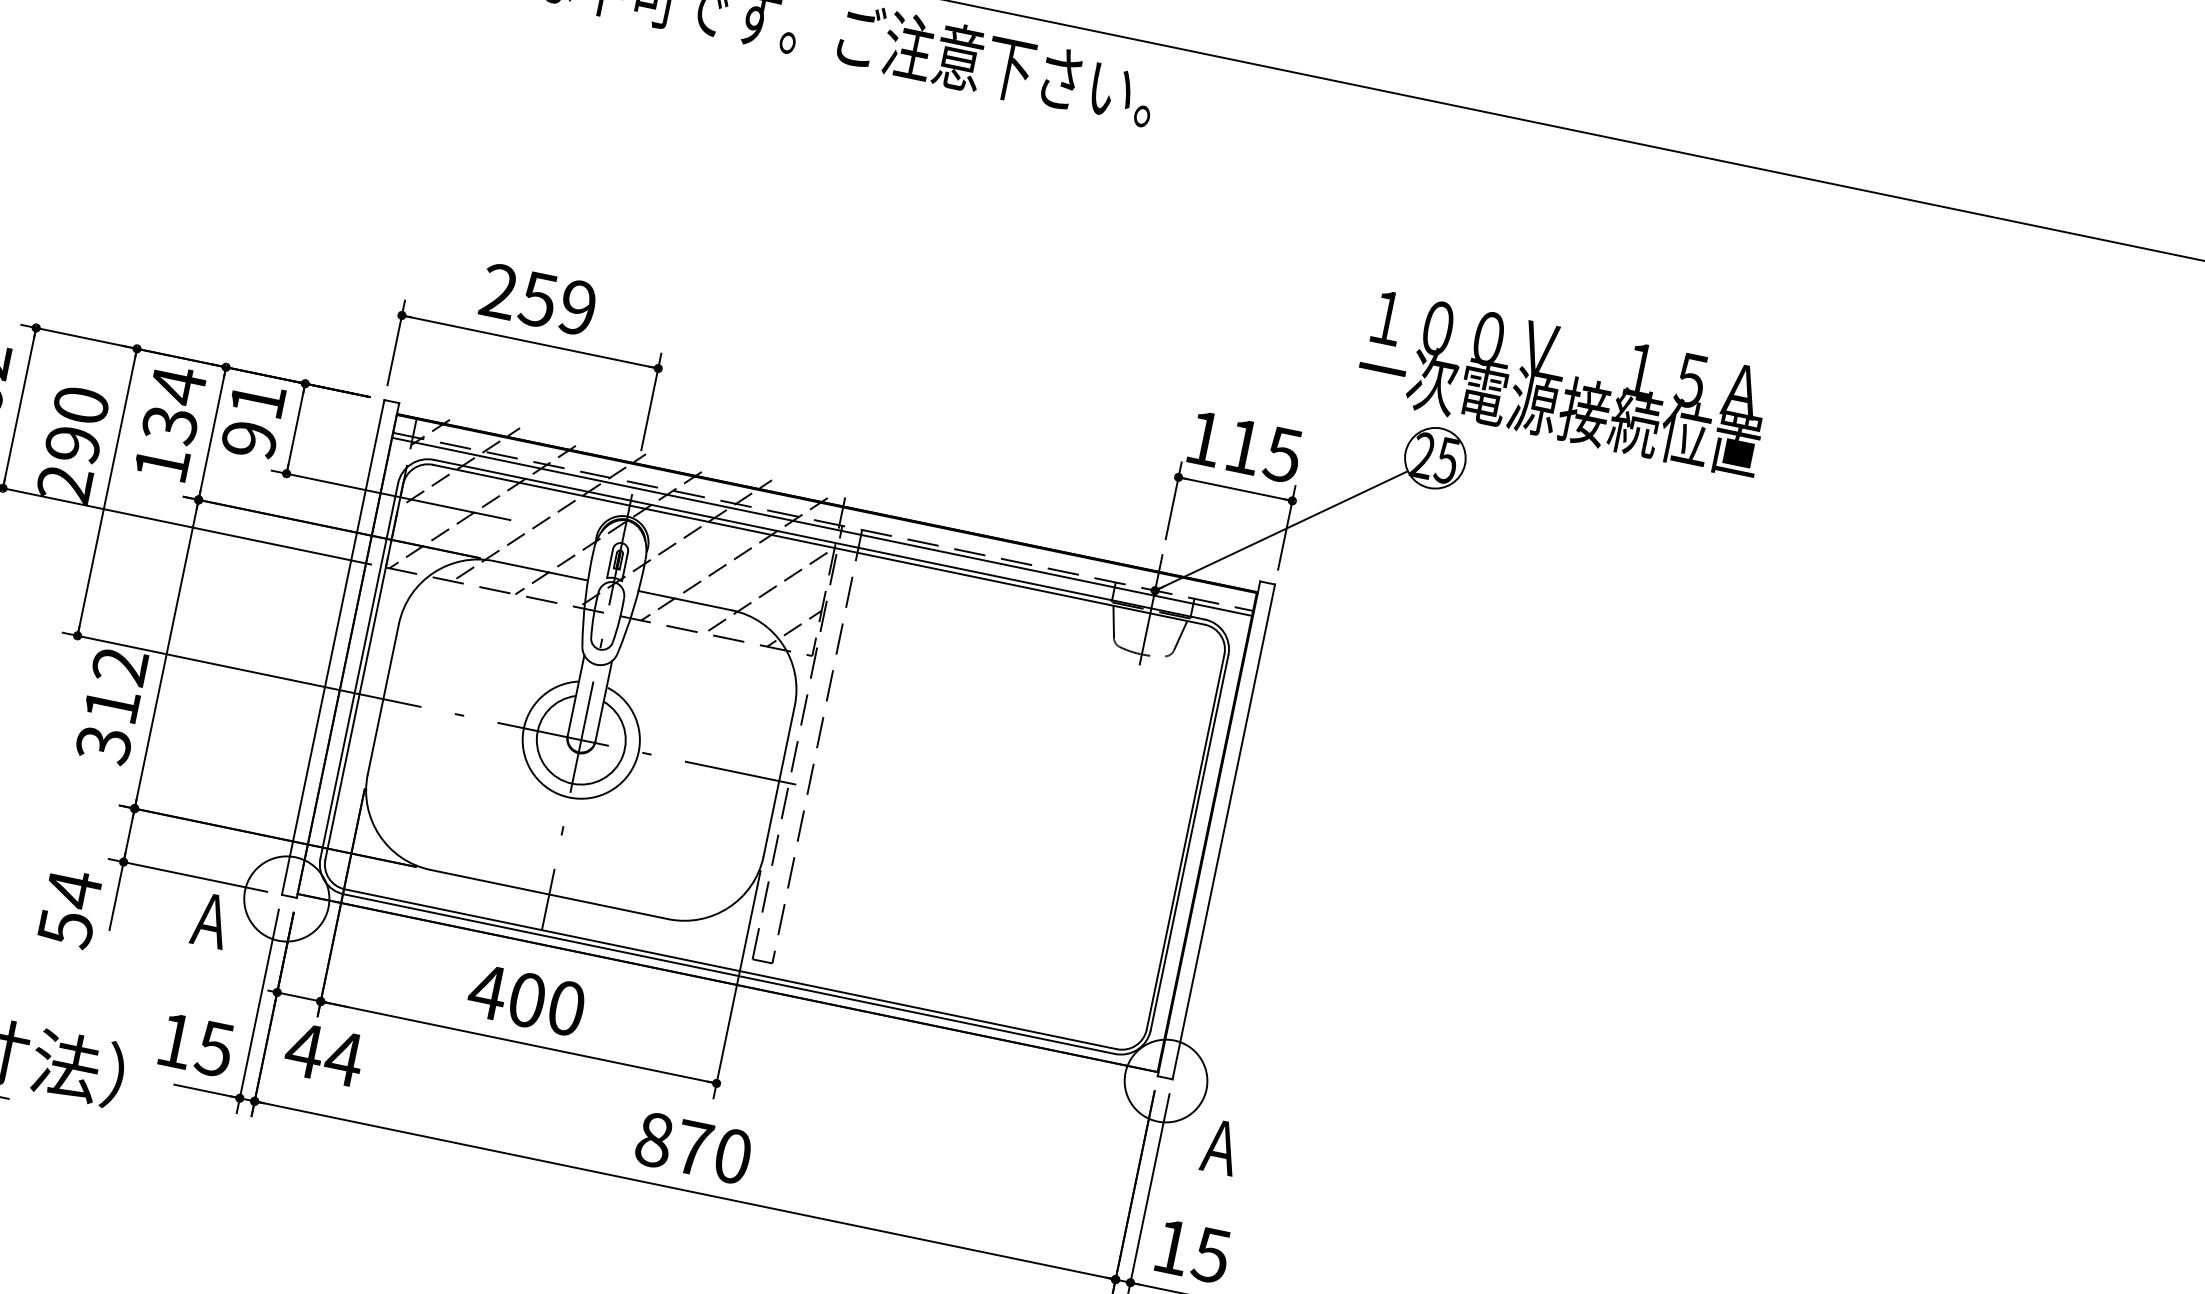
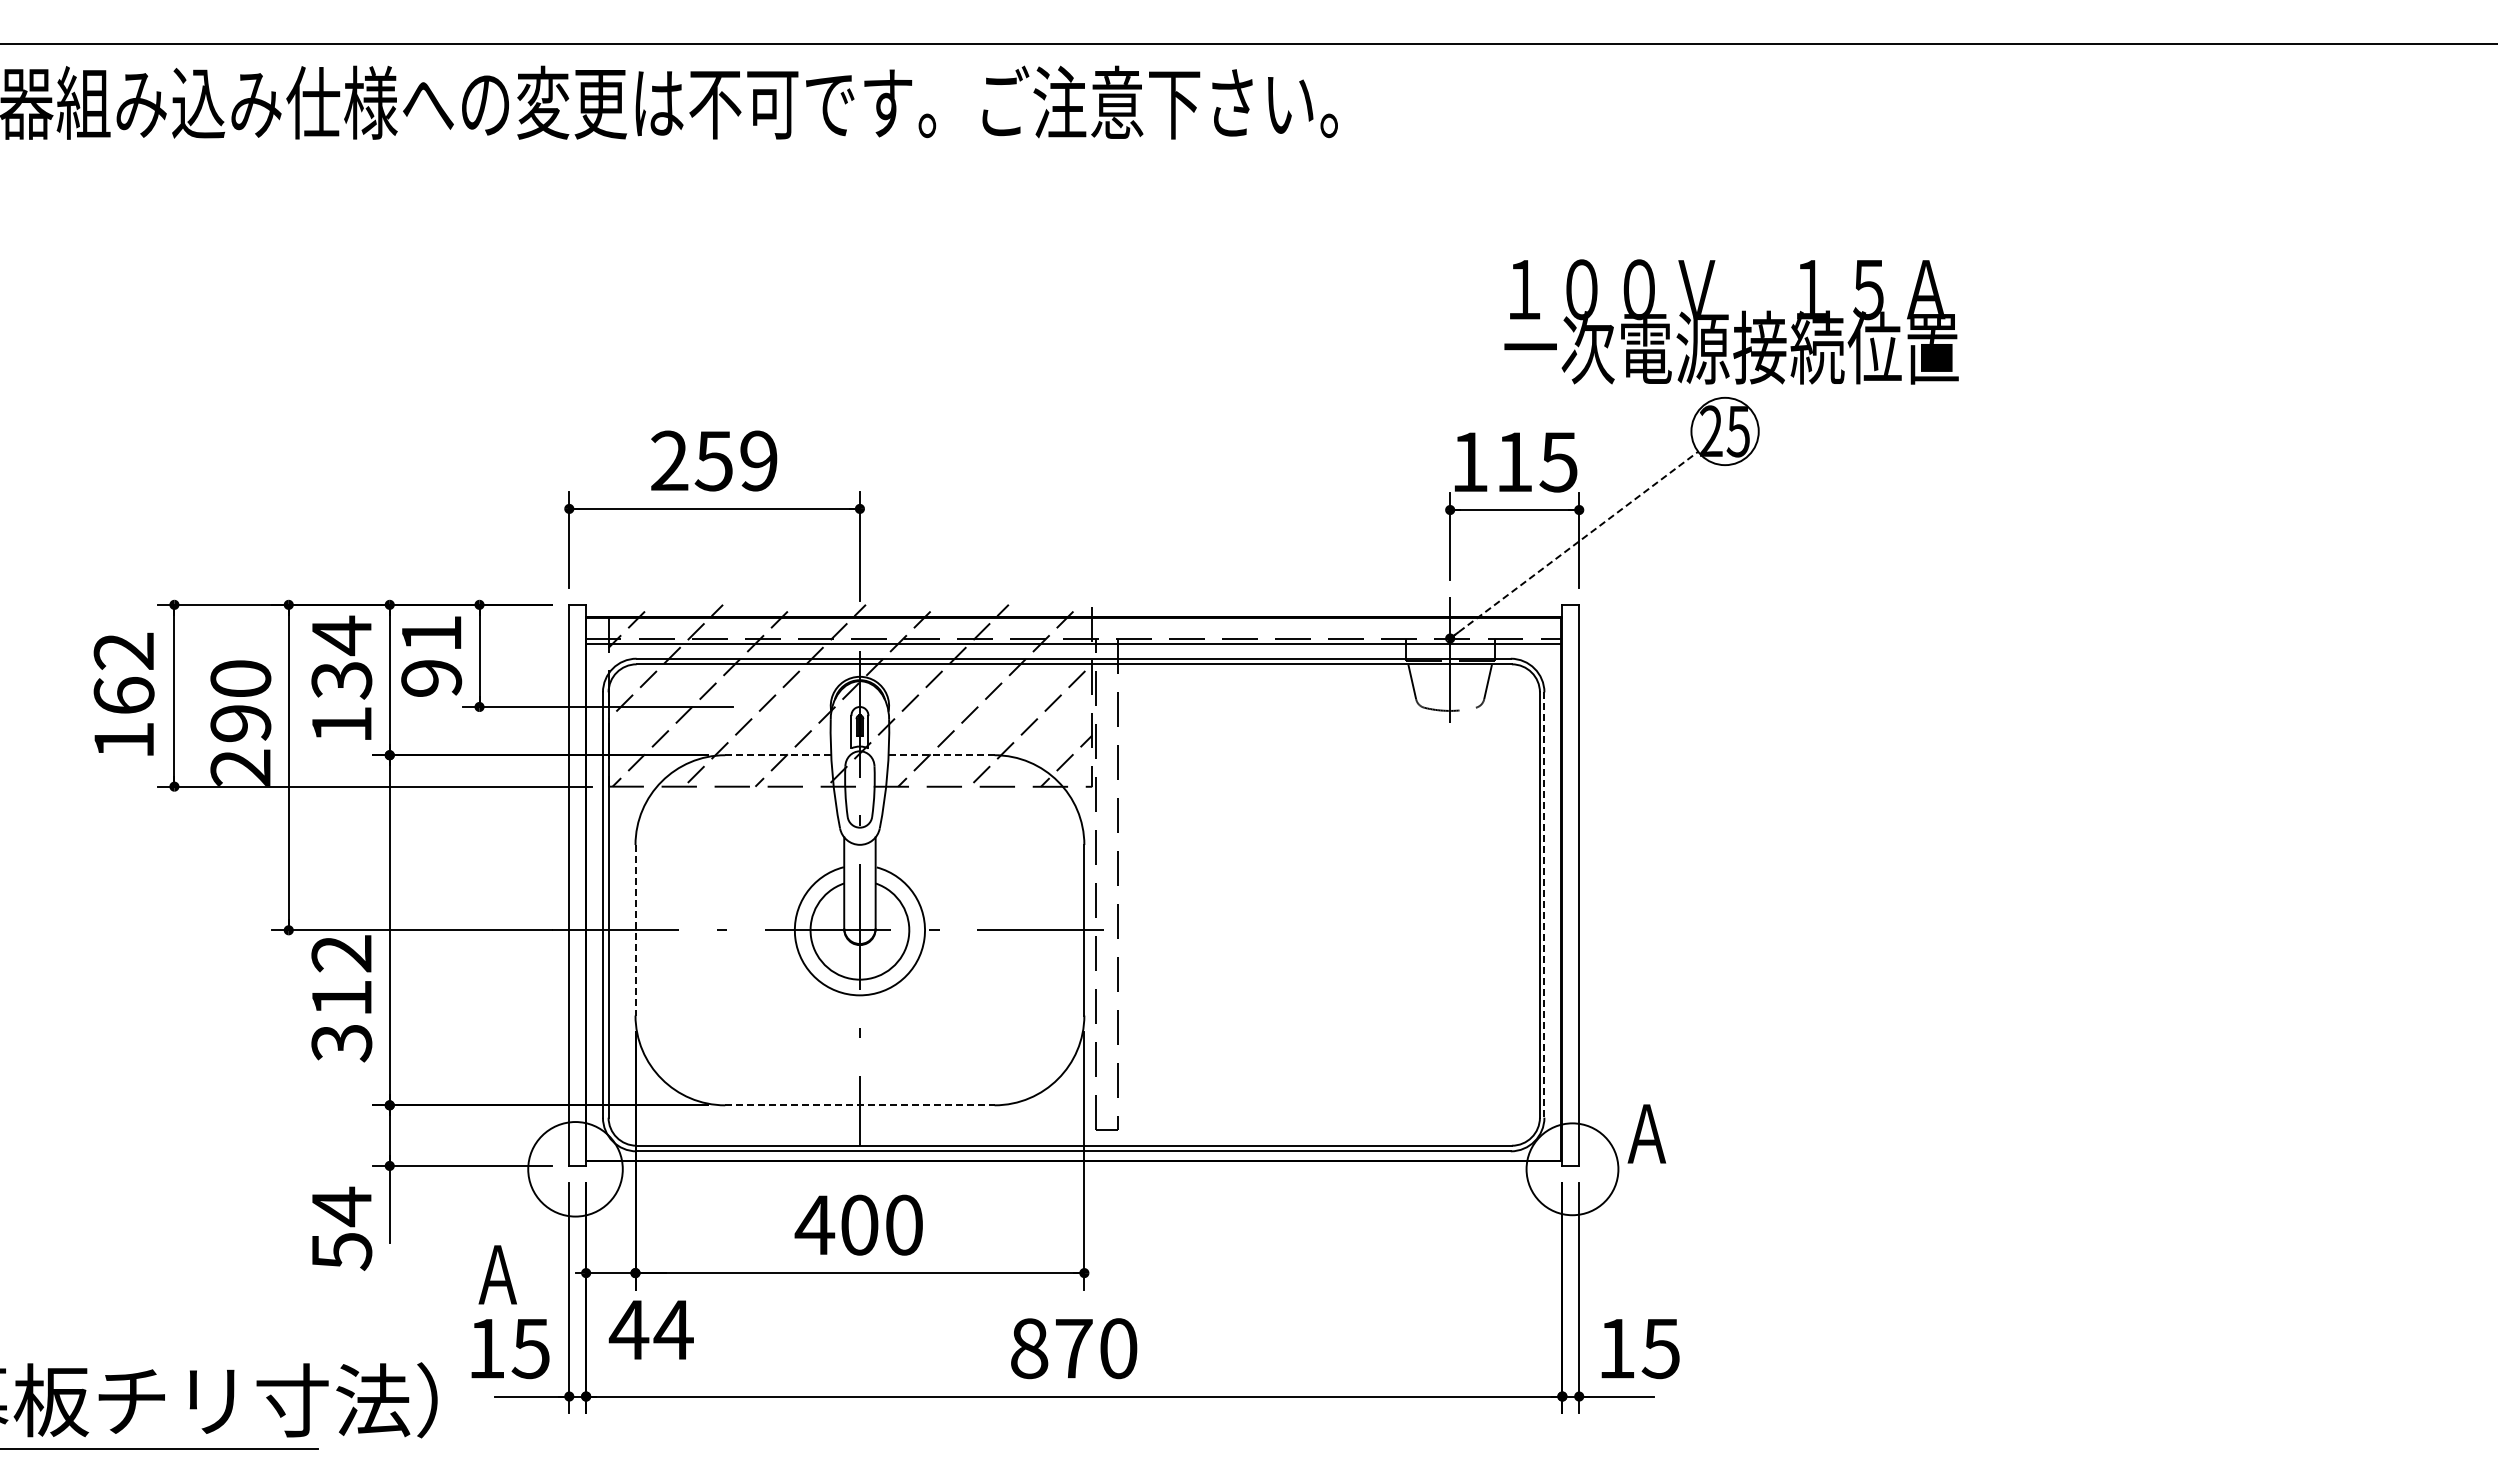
text: (1564, 383) -> (1731, 321), moved
line: (1281, 530) -> (1574, 544), solid -> dashed
line: (541, 571) -> (778, 755), solid -> dashed
line: (685, 600) -> (941, 755), solid -> dashed
line: (383, 699) -> (635, 930), solid -> dashed
line: (1189, 843) -> (1544, 905), solid -> dashed
line: (548, 894) -> (859, 1105), solid -> dashed
text: (210, 920) -> (497, 1274), moved
text: (1220, 1146) -> (1646, 1133), moved

